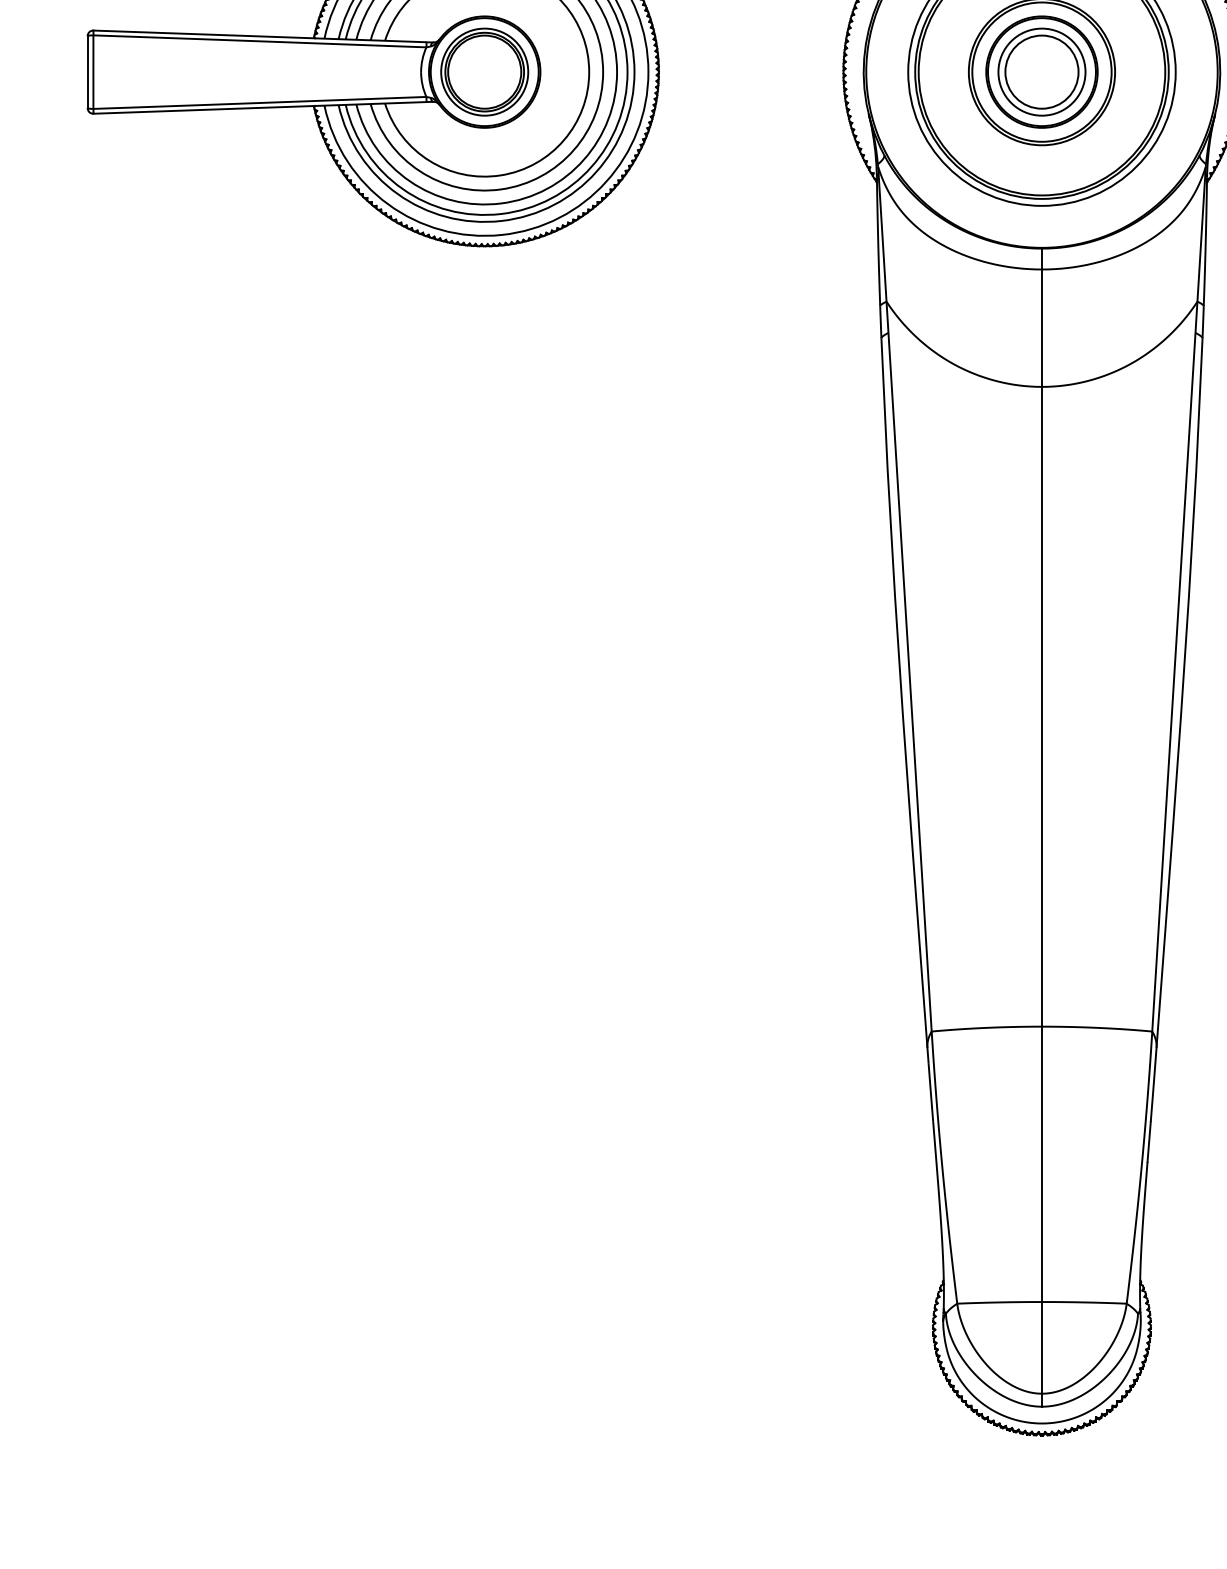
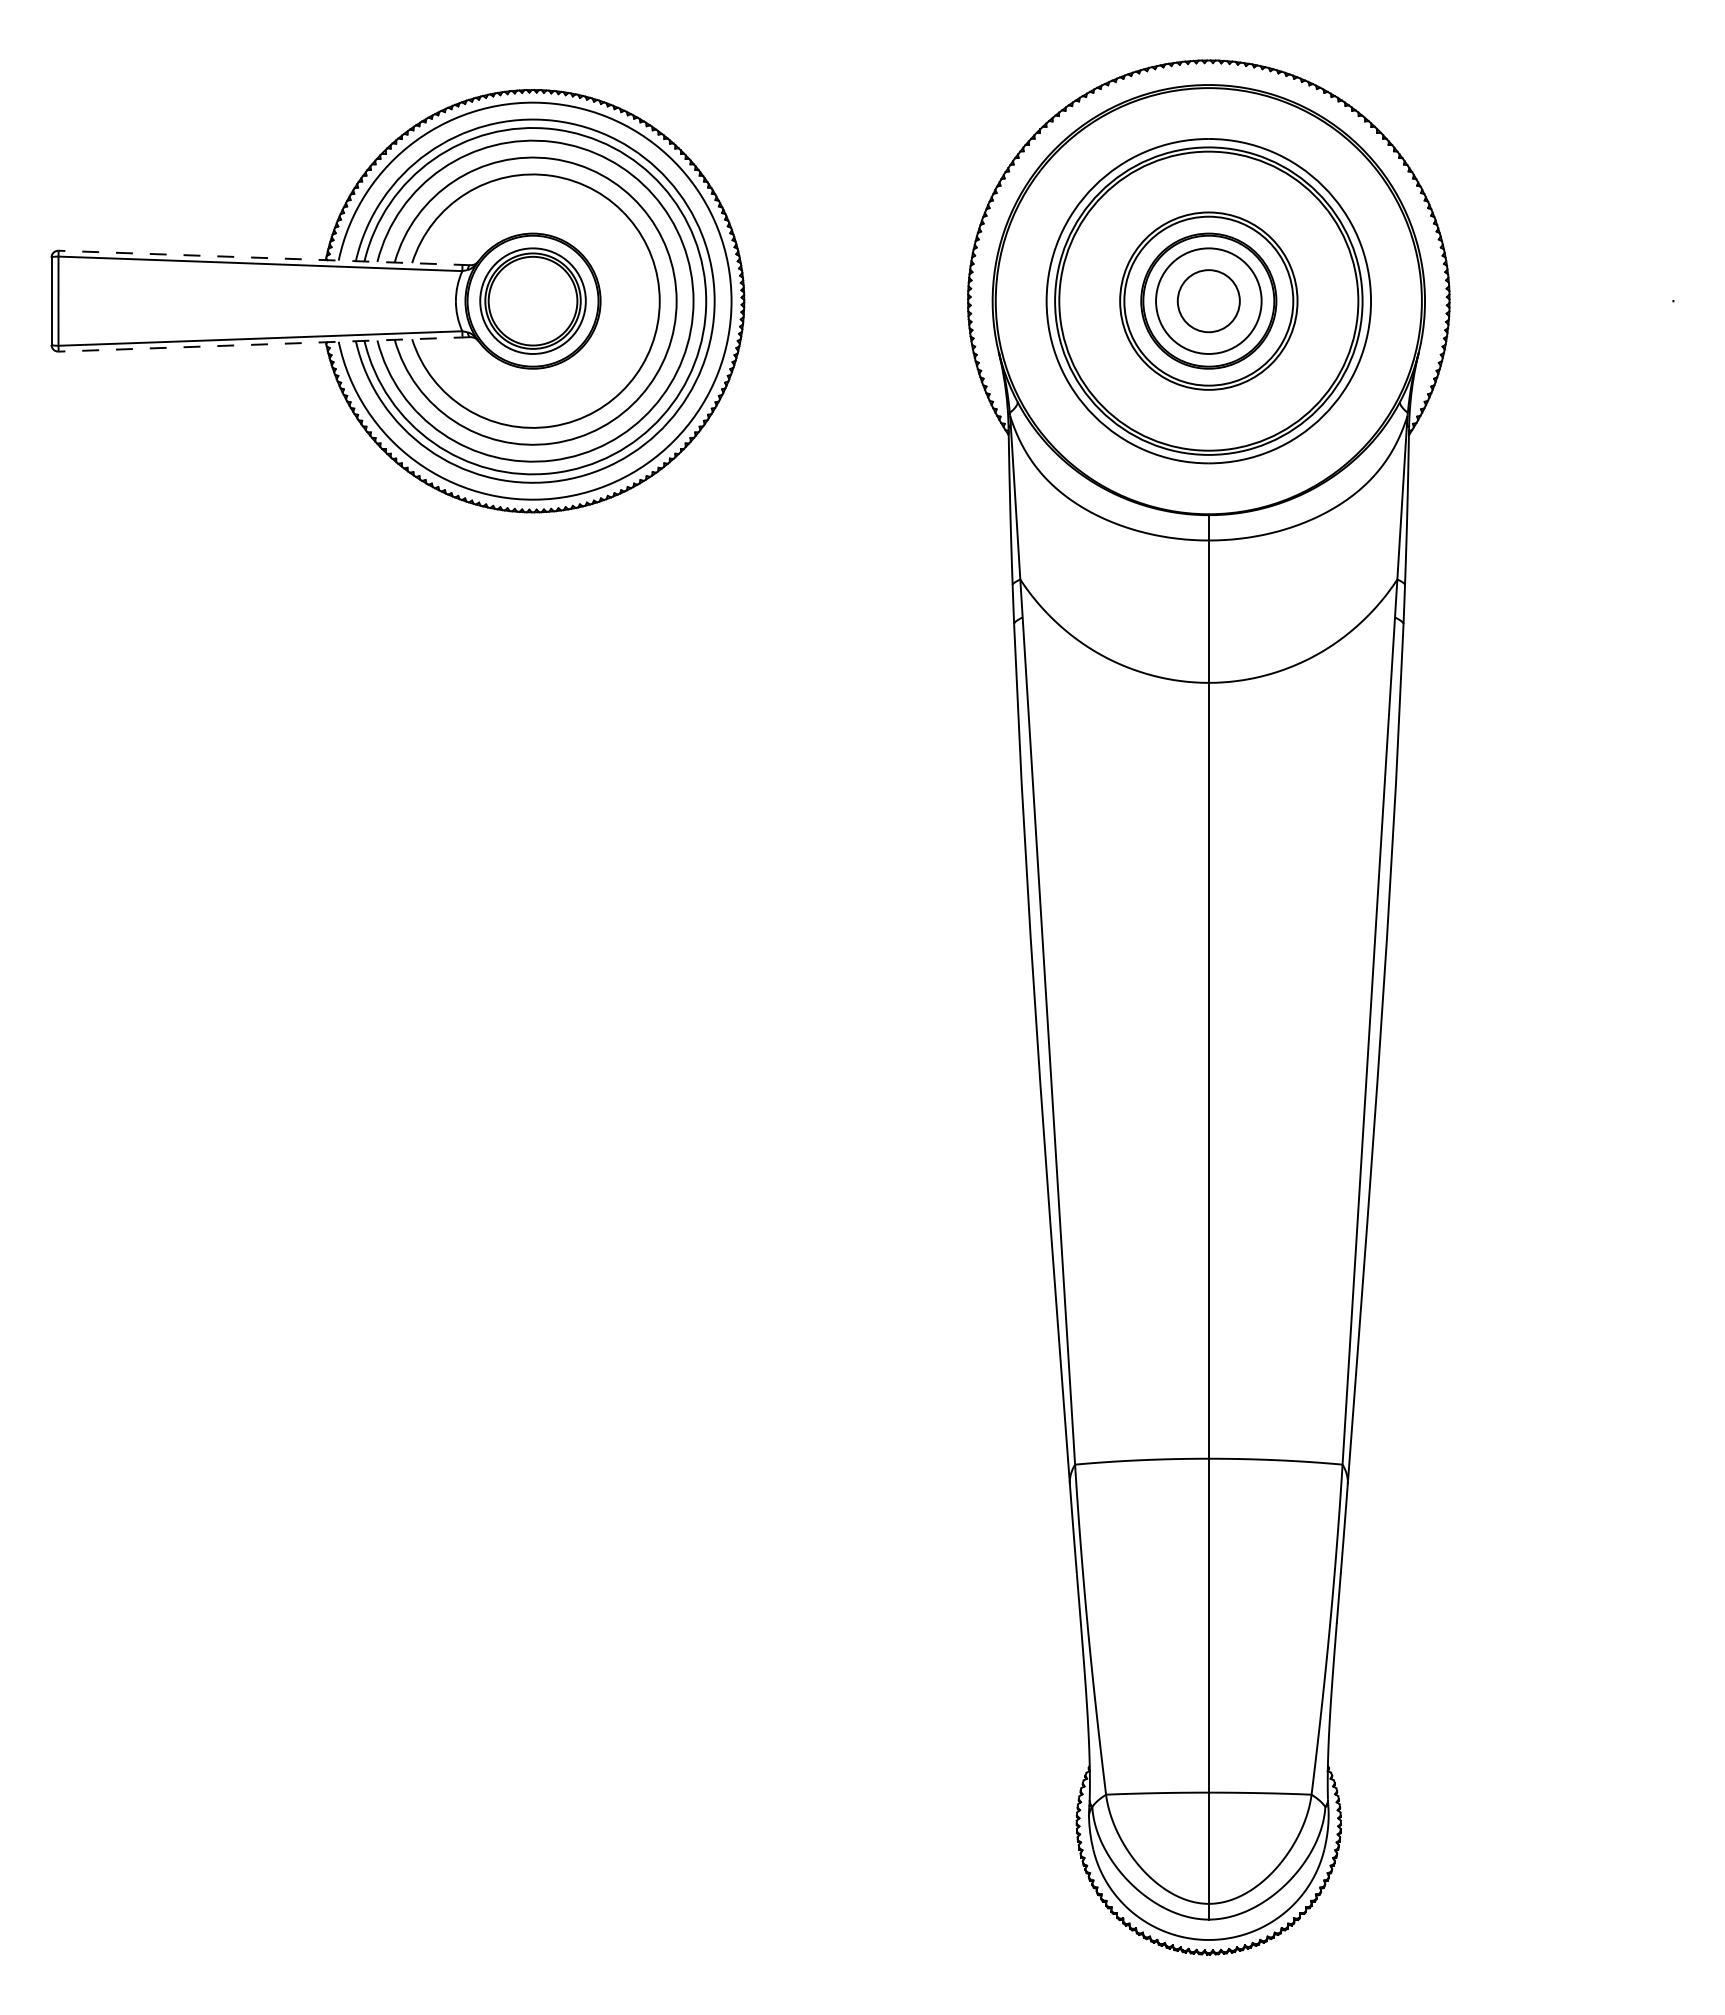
line: (263, 36) -> (264, 257), solid -> dashed
circle: (1041, 71) -> (1208, 300), size x0.7
line: (263, 107) -> (264, 344), solid -> dashed

